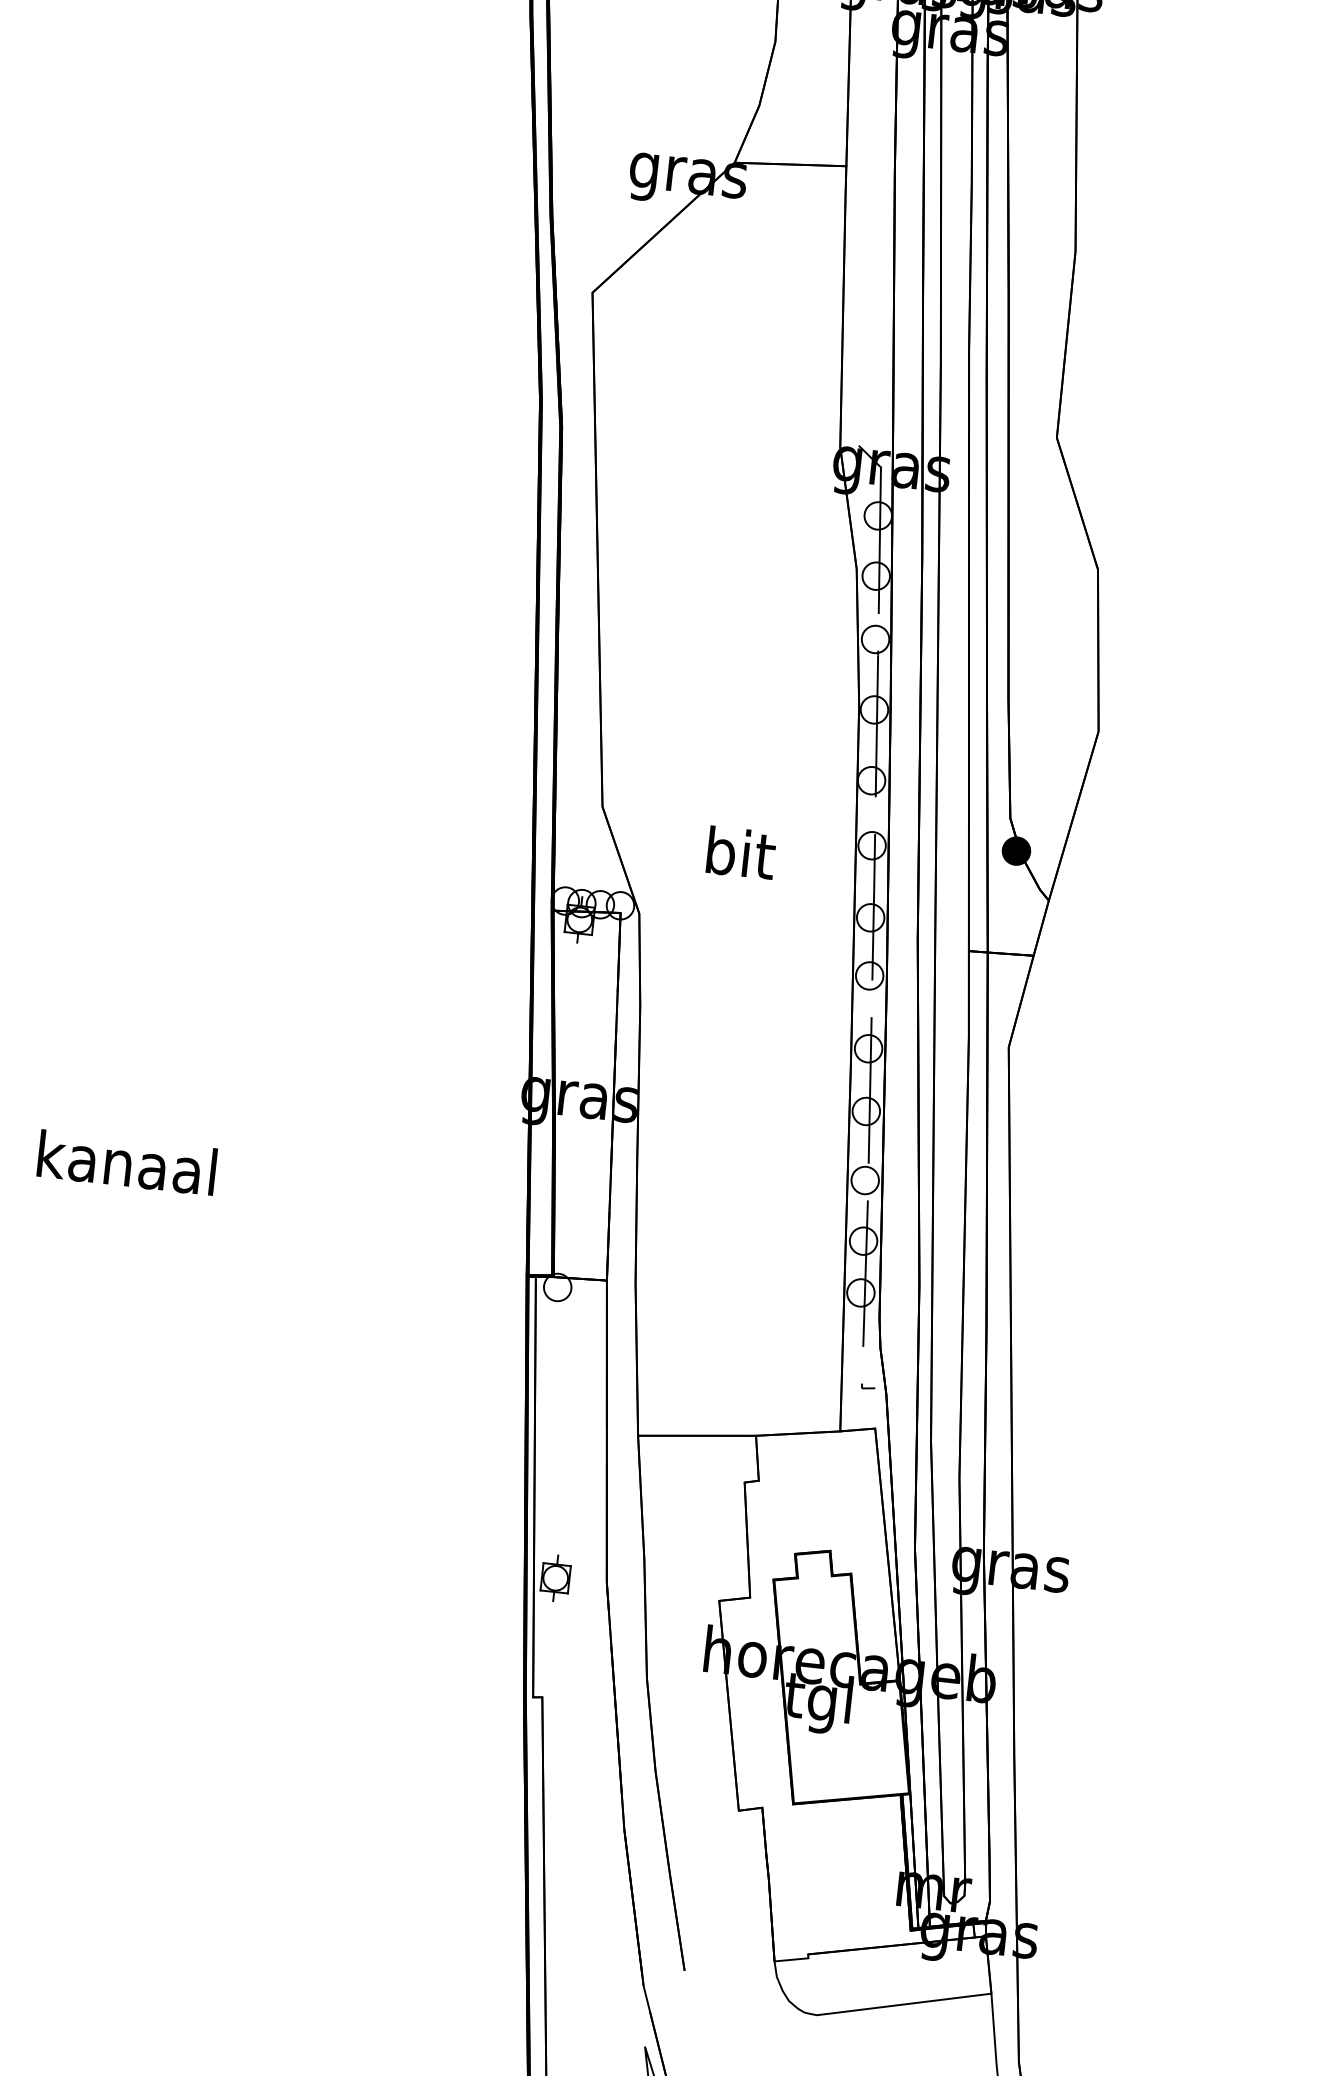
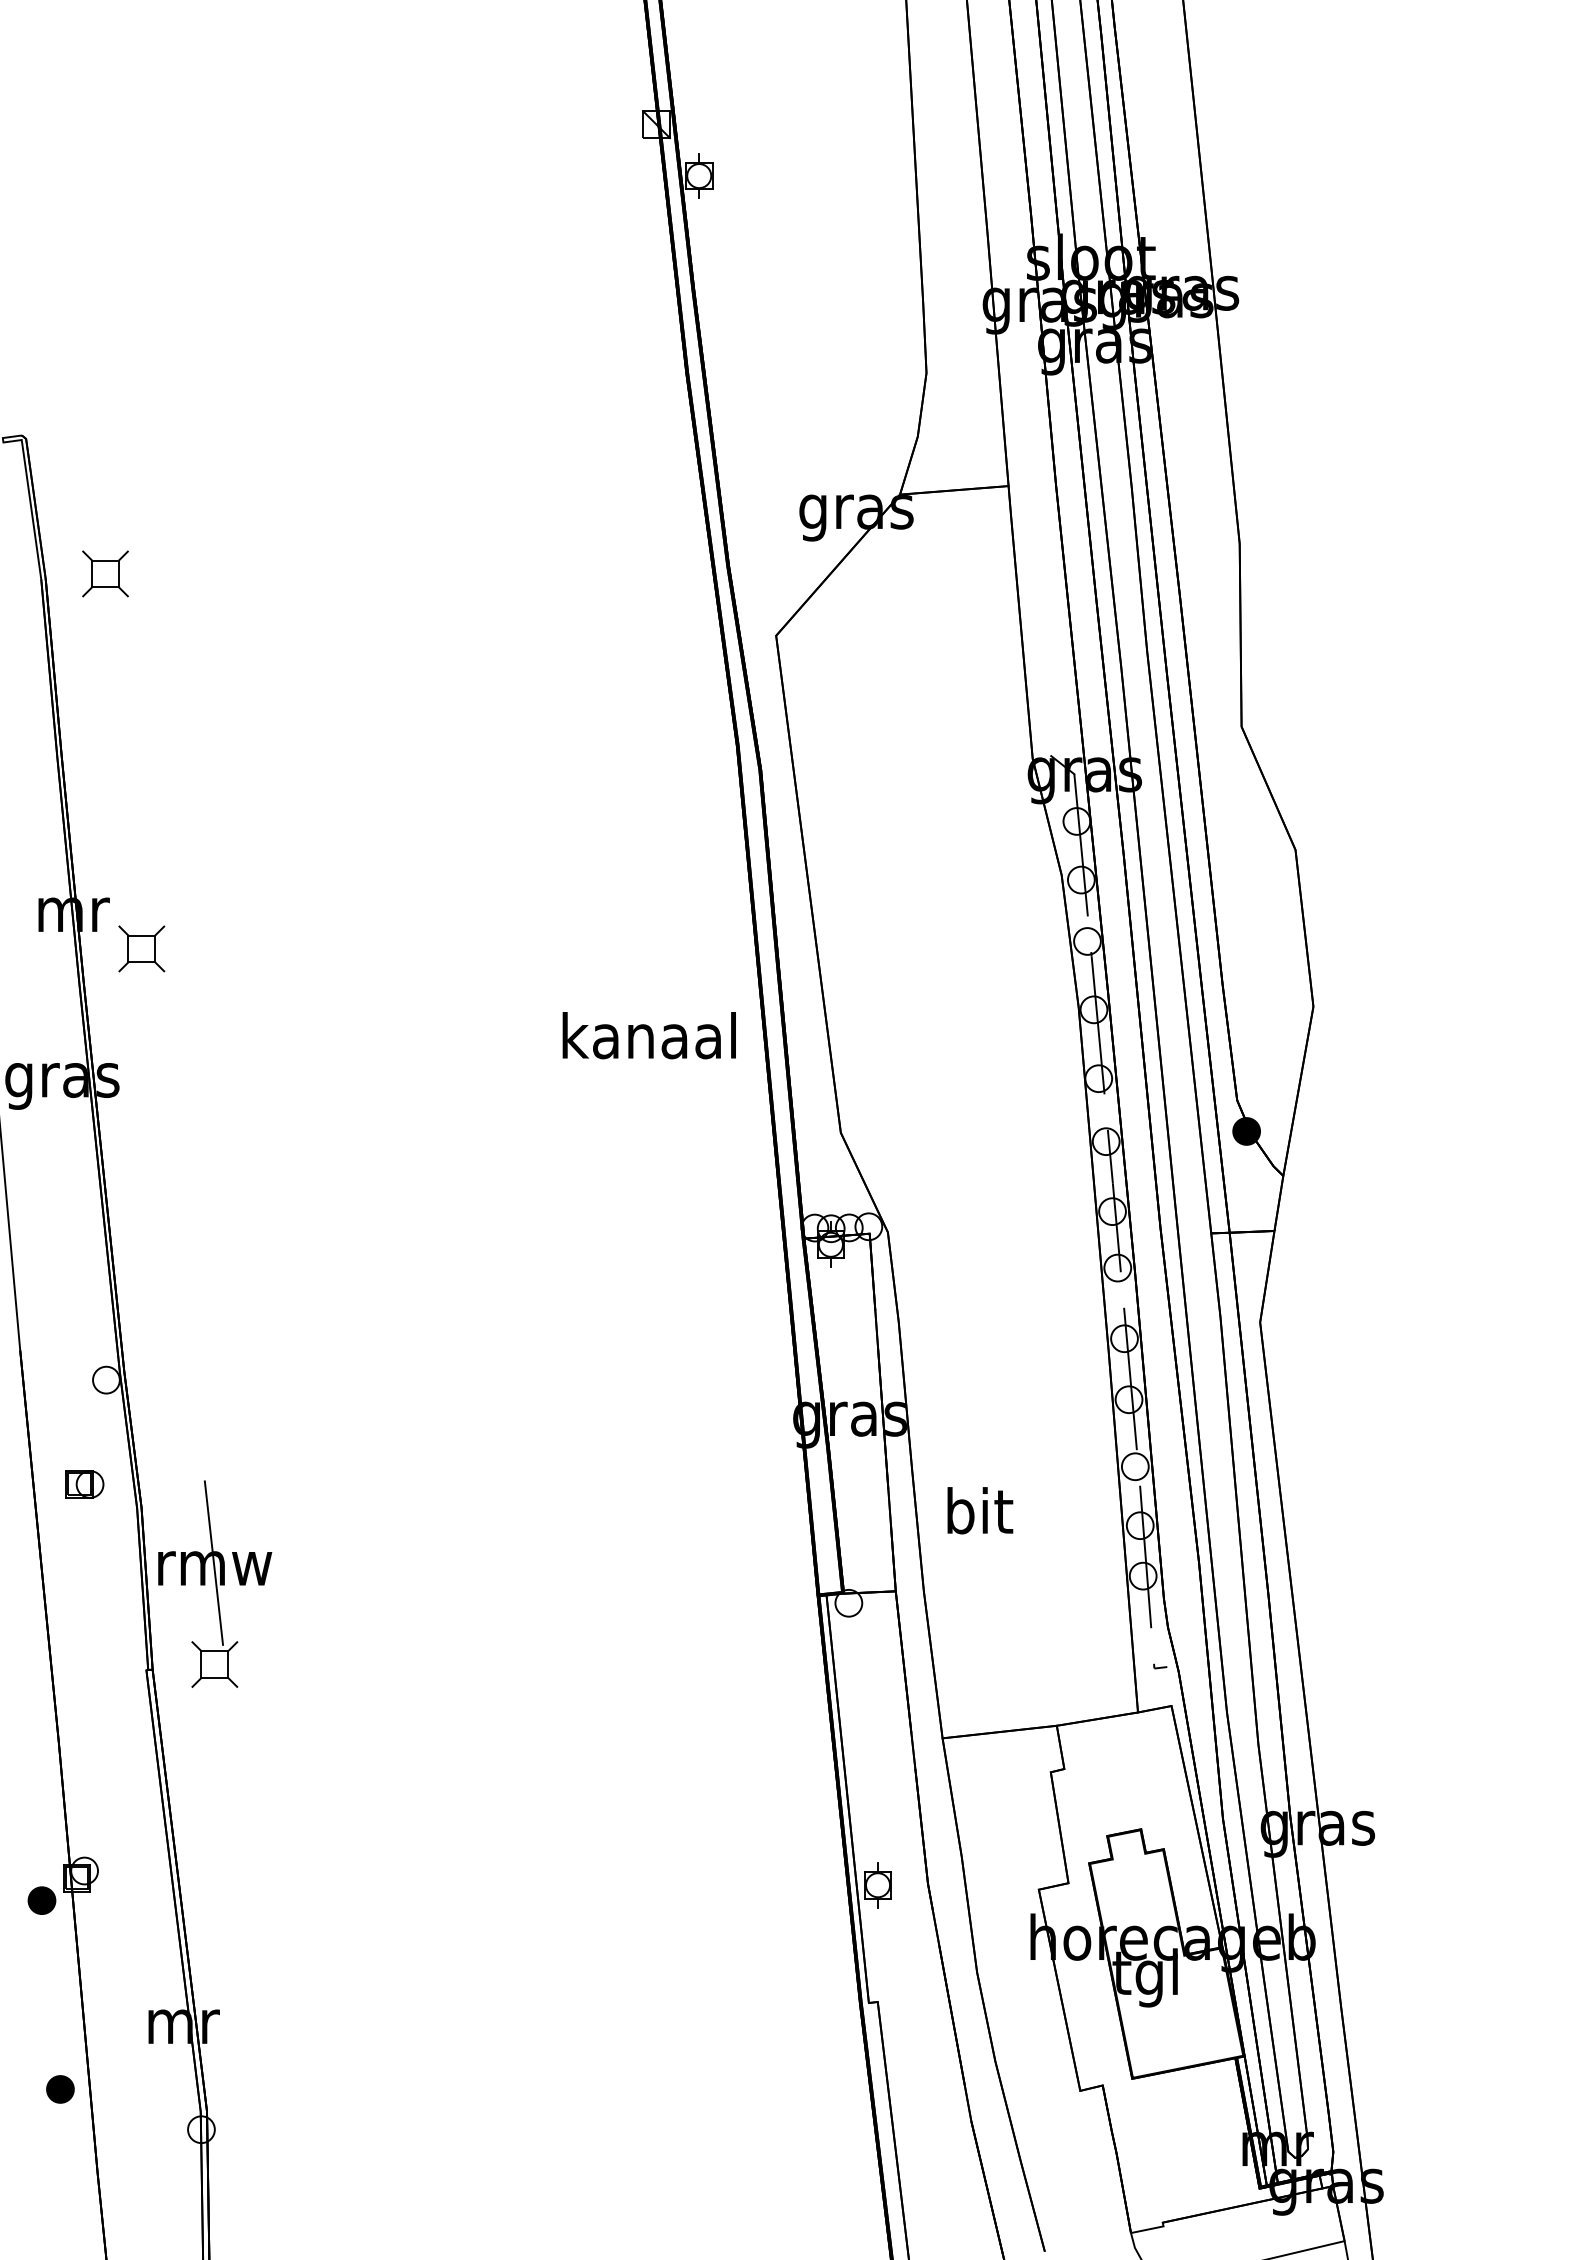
text: (741, 852) -> (980, 1510), moved
text: (126, 1162) -> (648, 1035), moved

